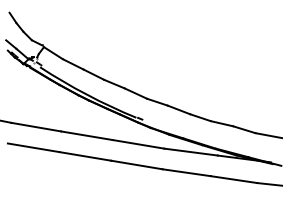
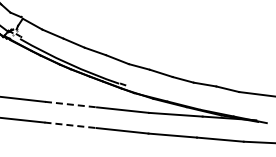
line: (87, 135) -> (71, 104), solid -> dashed
line: (85, 156) -> (70, 125), solid -> dashed

